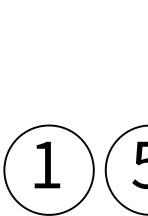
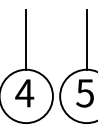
line: (49, 76) -> (26, 40), added
text: (46, 165) -> (24, 93), 1 -> 4

